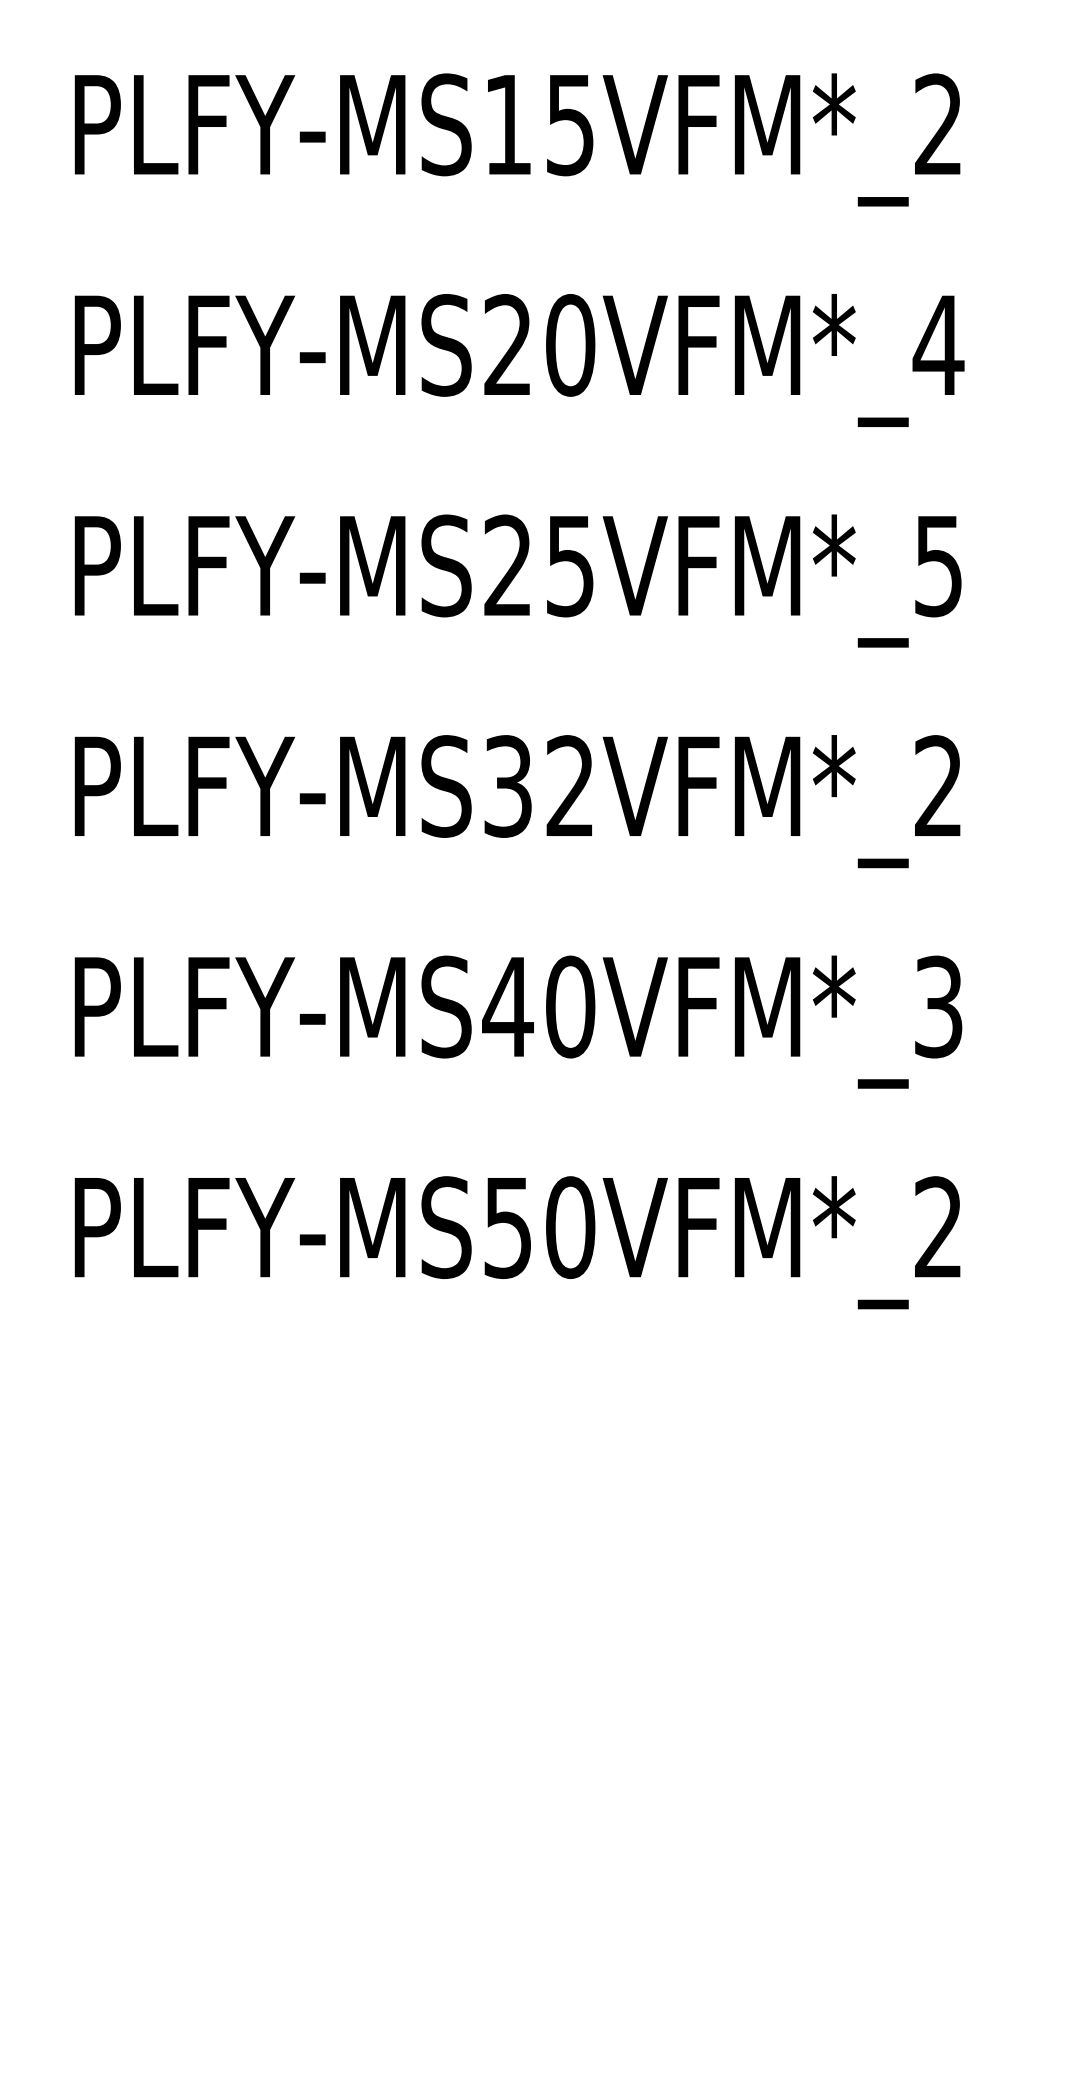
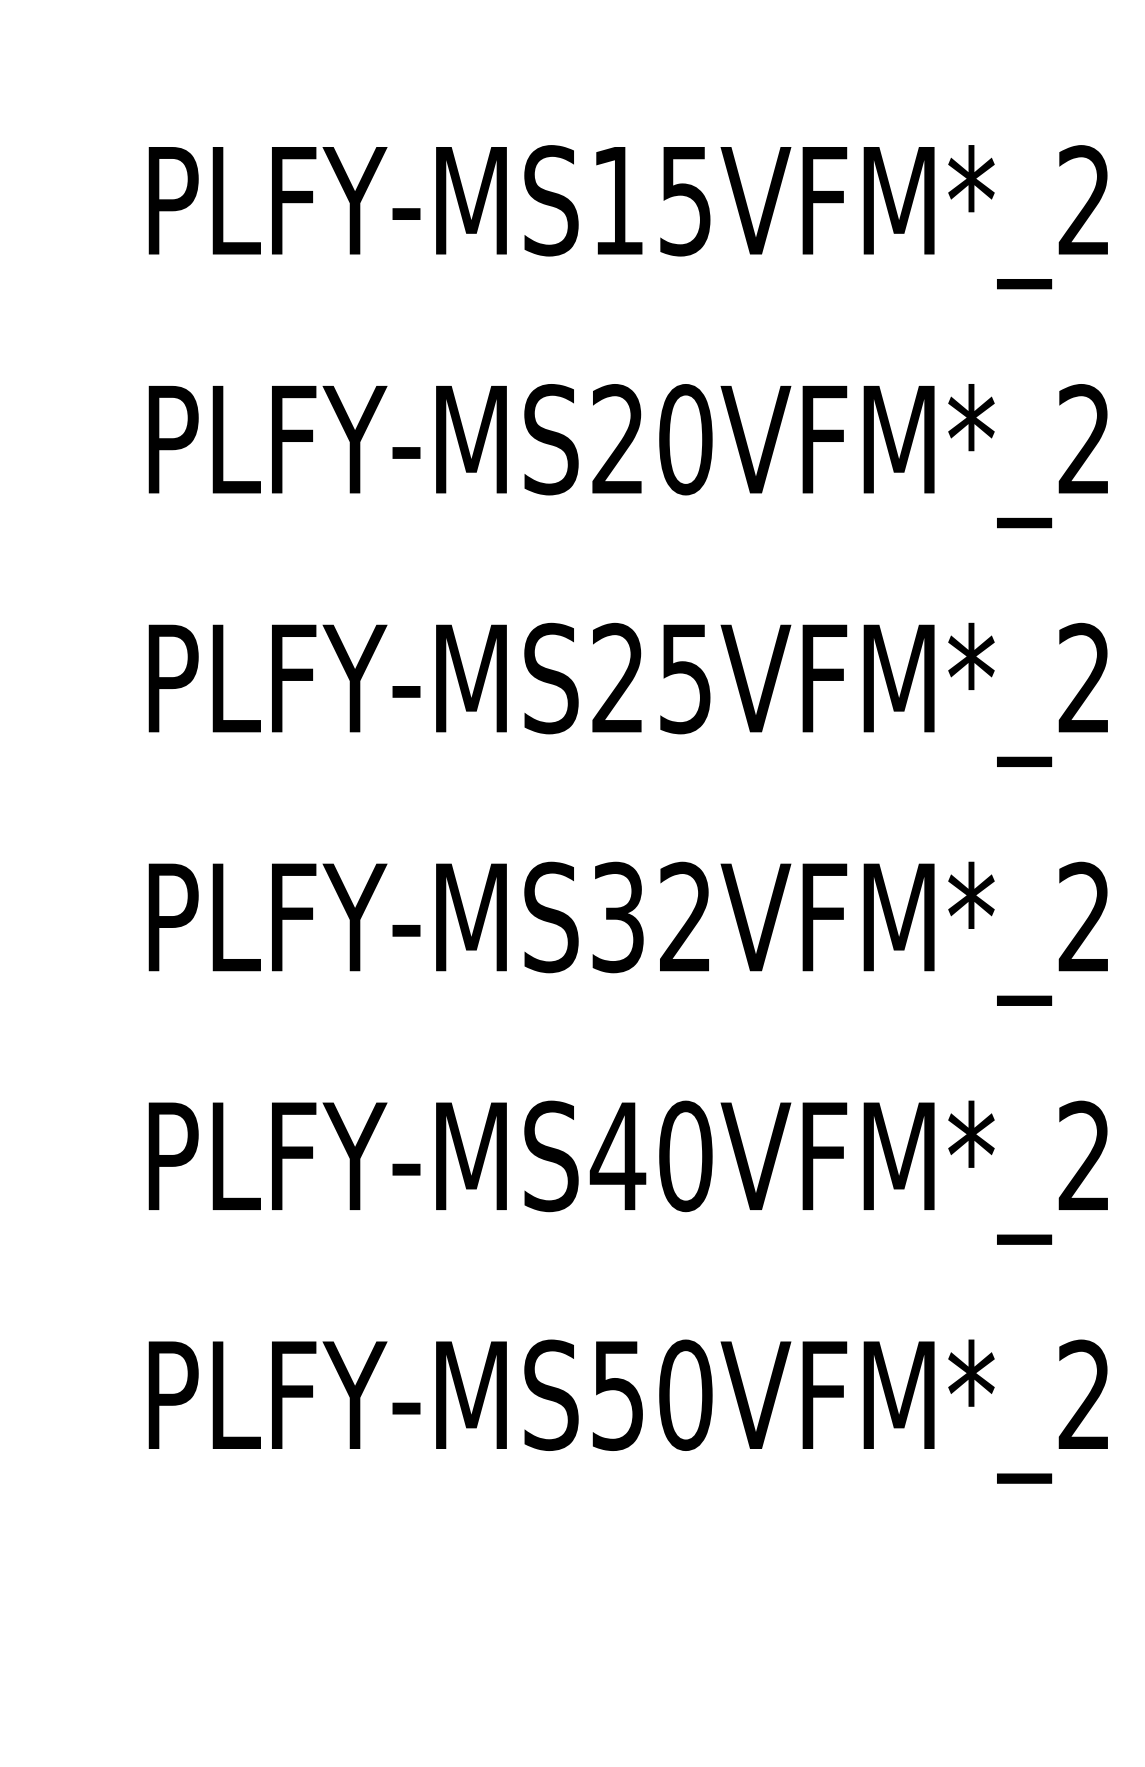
text: (938, 344) -> (1084, 438), PLFY-MS20VFM*_4 -> PLFY-MS20VFM*_2
text: (938, 565) -> (1084, 678), PLFY-MS25VFM*_5 -> PLFY-MS25VFM*_2
text: (938, 1006) -> (1084, 1155), PLFY-MS40VFM*_3 -> PLFY-MS40VFM*_2

